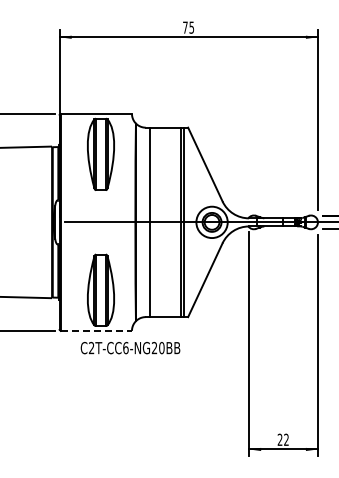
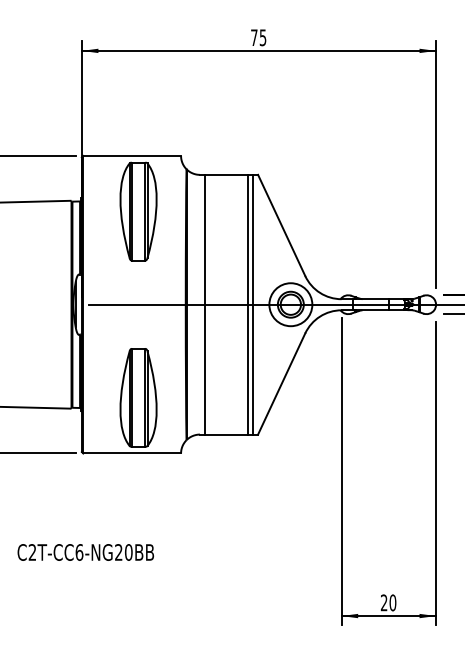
line: (96, 330) -> (132, 452), dashed -> solid
text: (130, 348) -> (85, 553), moved
text: (286, 439) -> (392, 602), 22 -> 20

